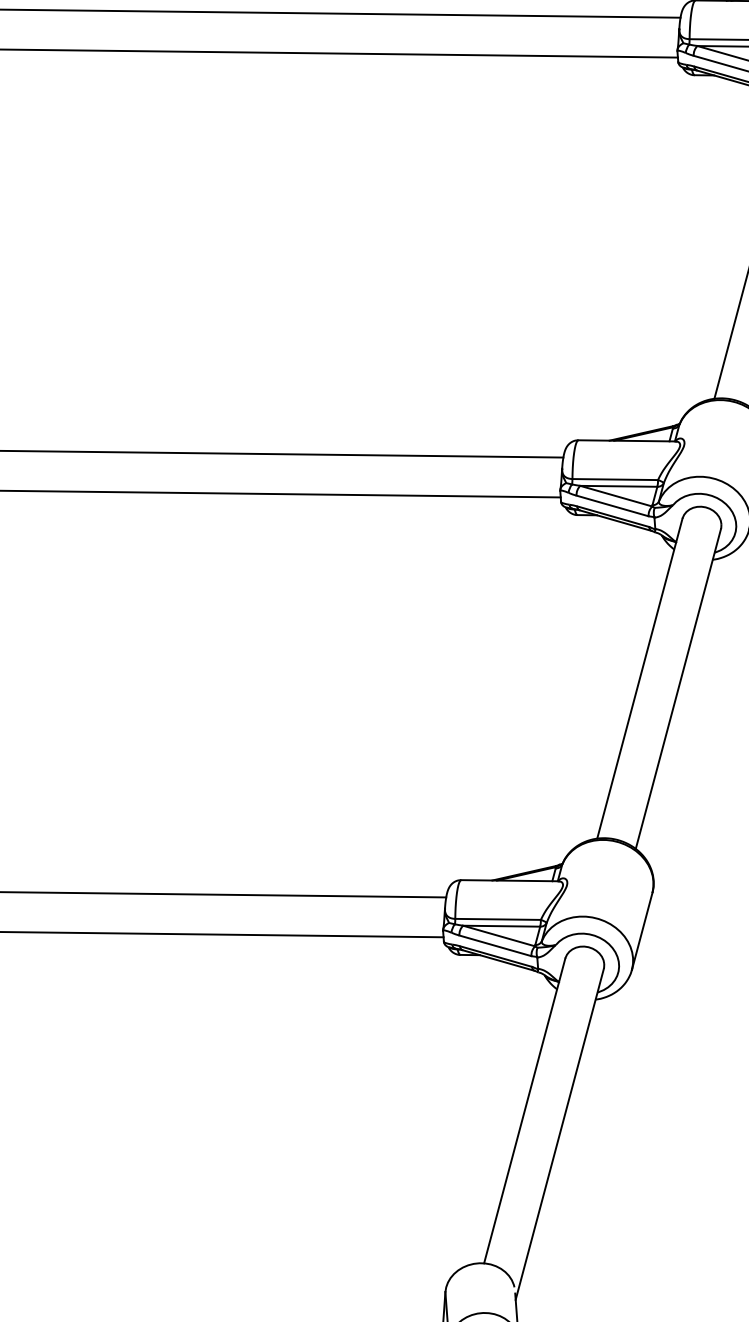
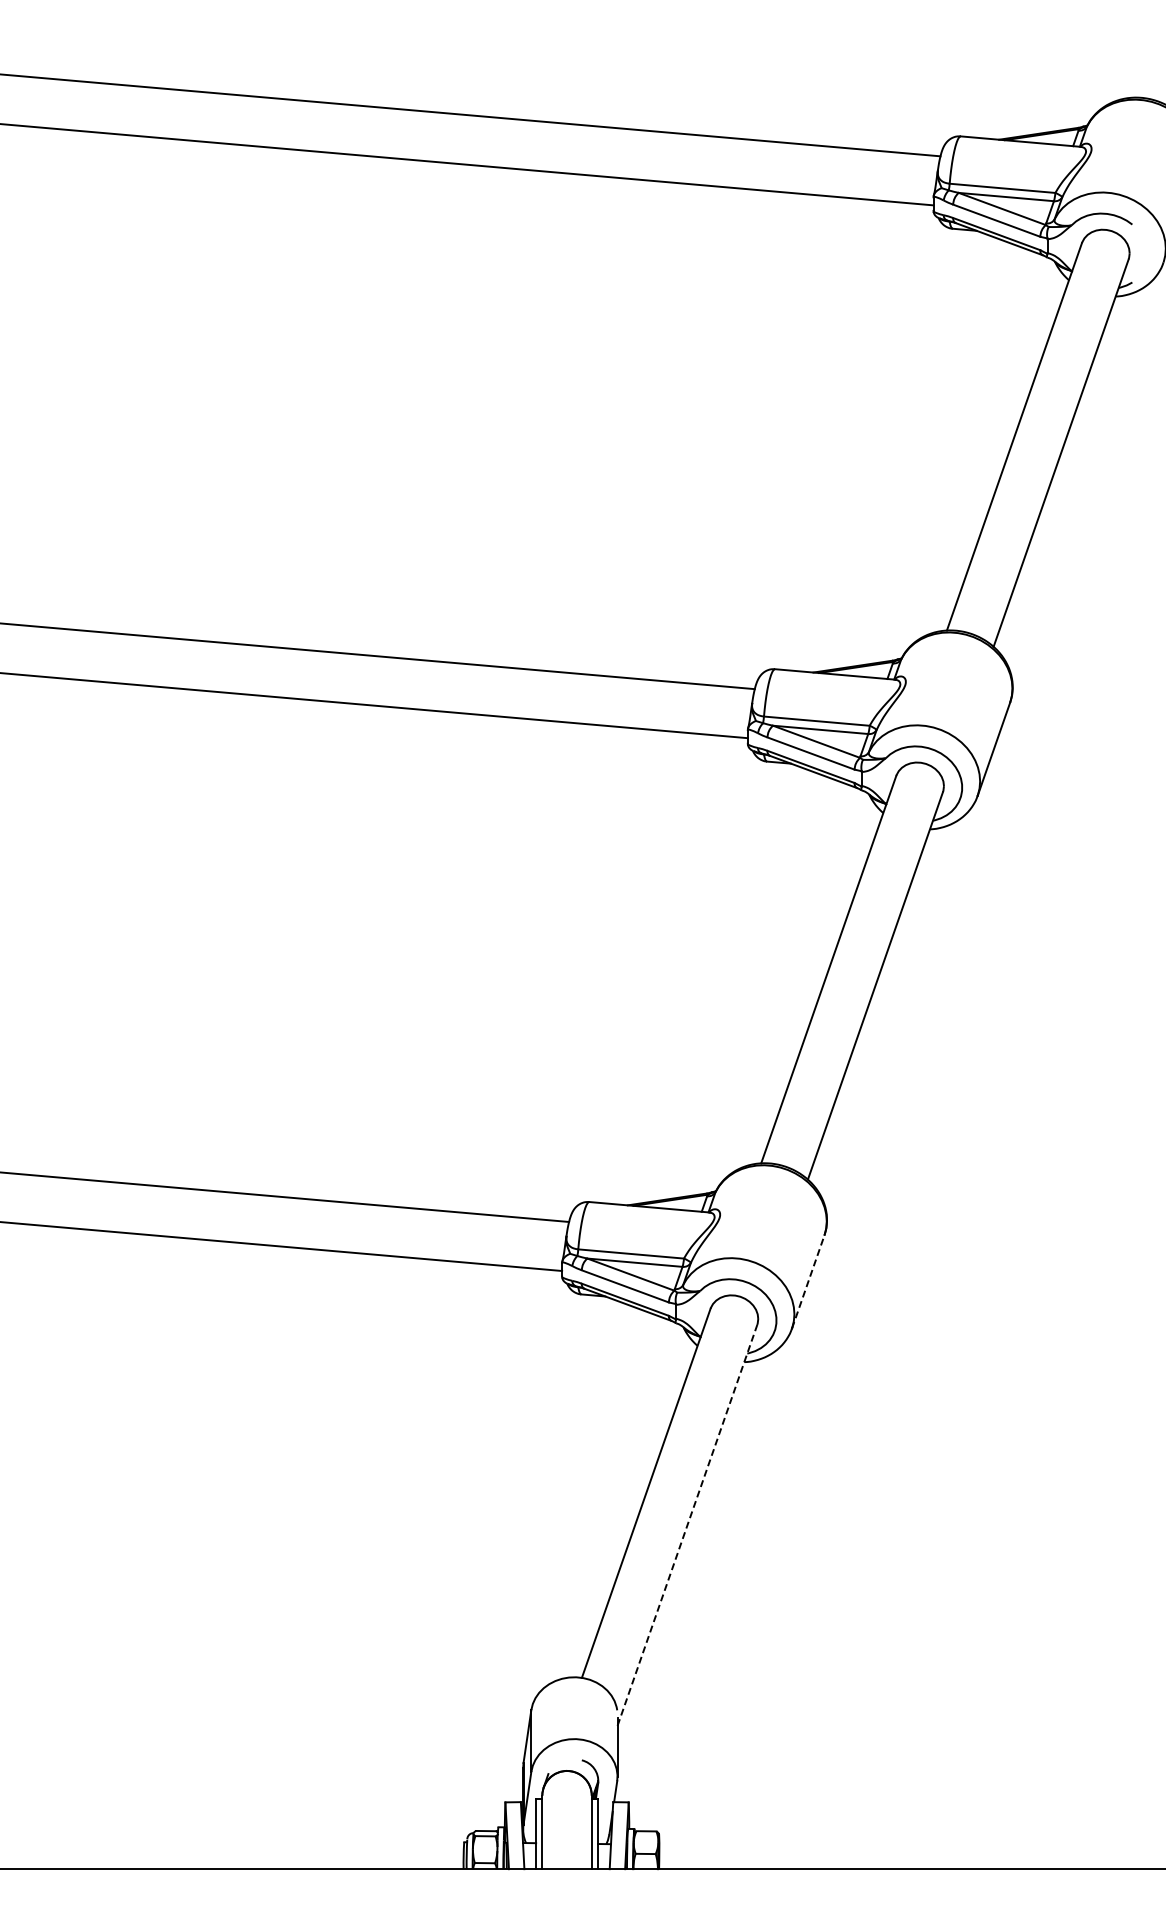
line: (642, 930) -> (808, 1281), solid -> dashed
line: (559, 1133) -> (687, 1524), solid -> dashed

